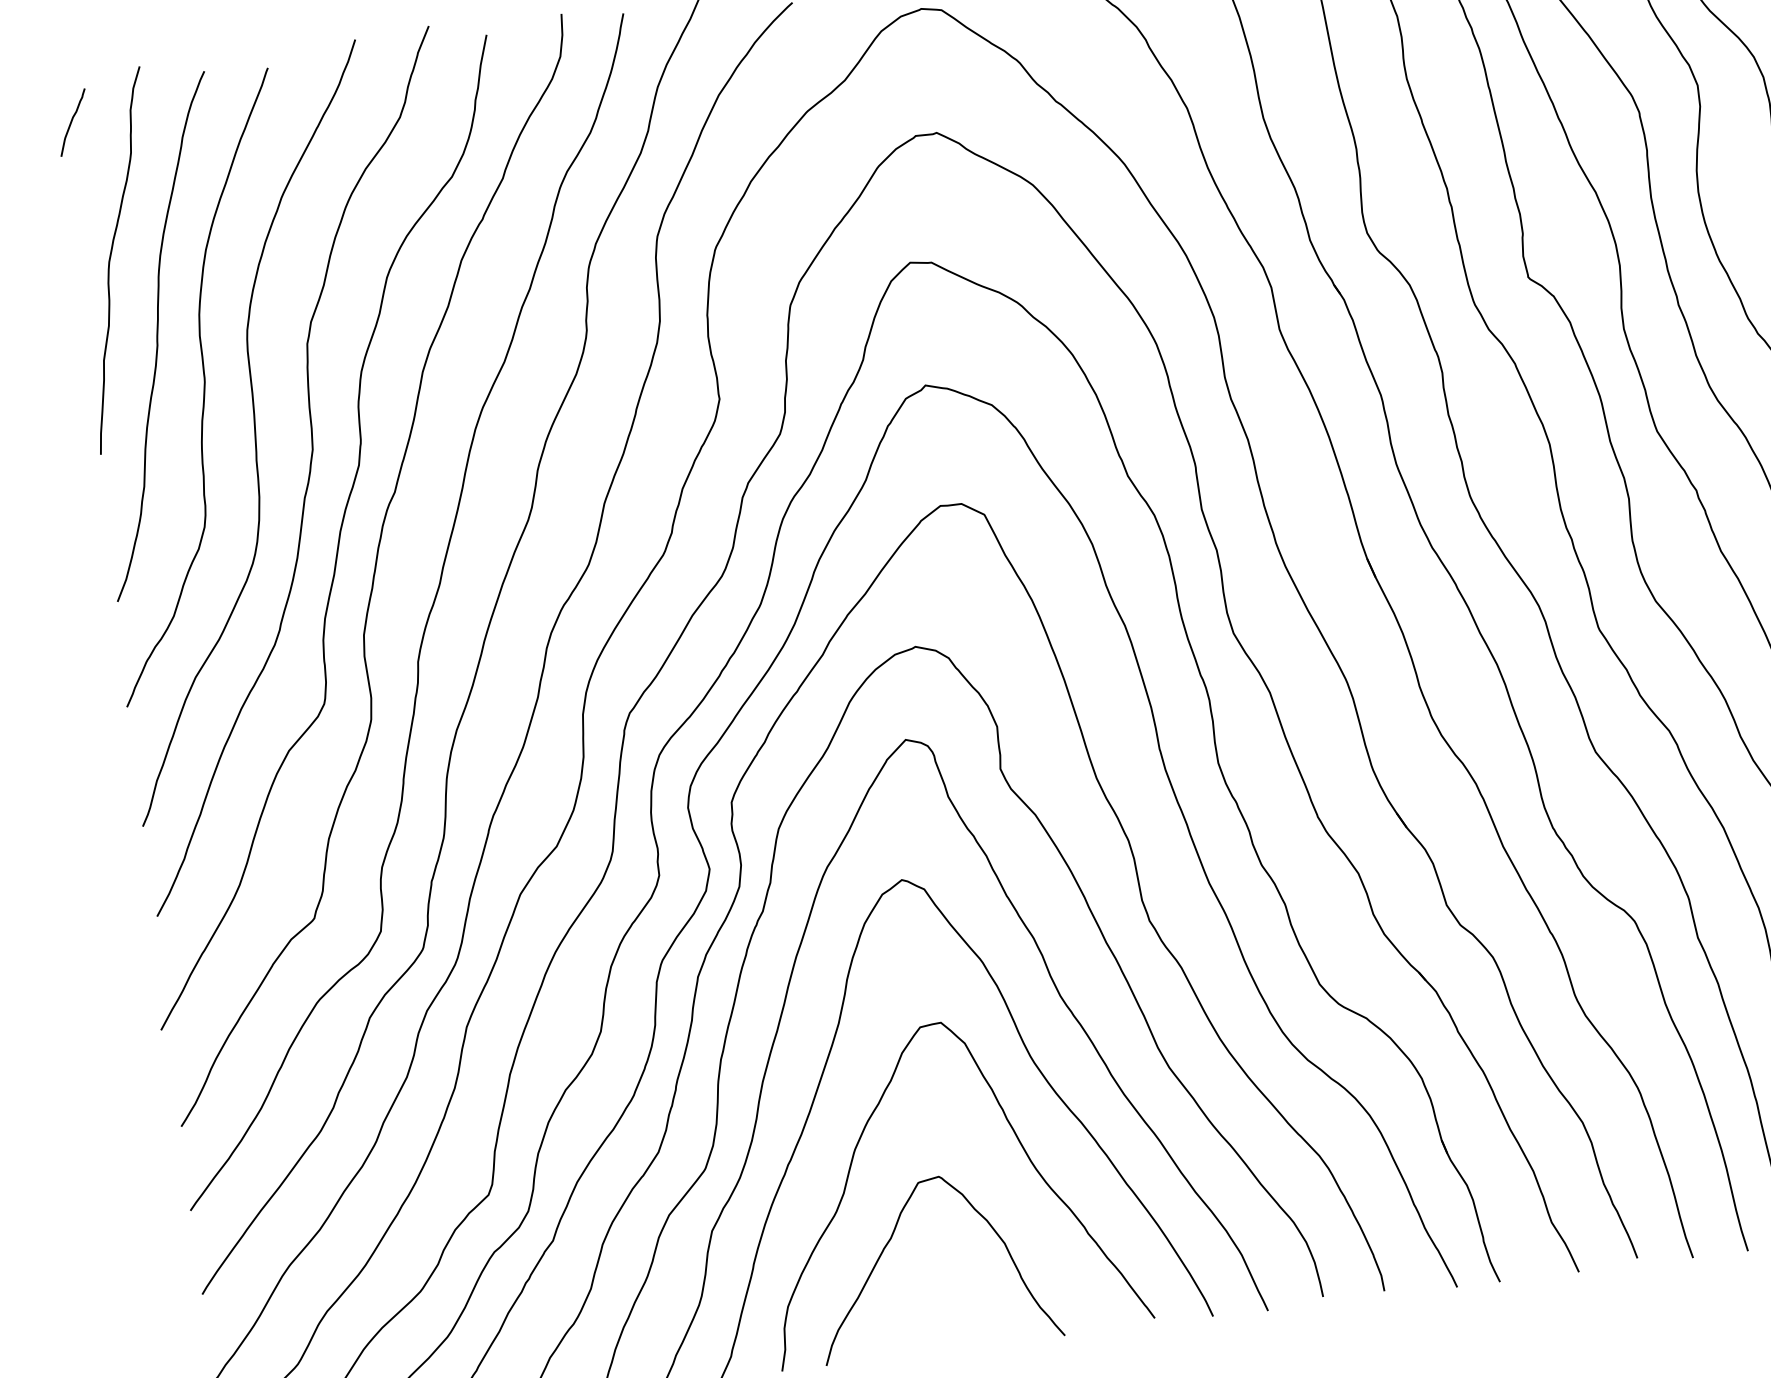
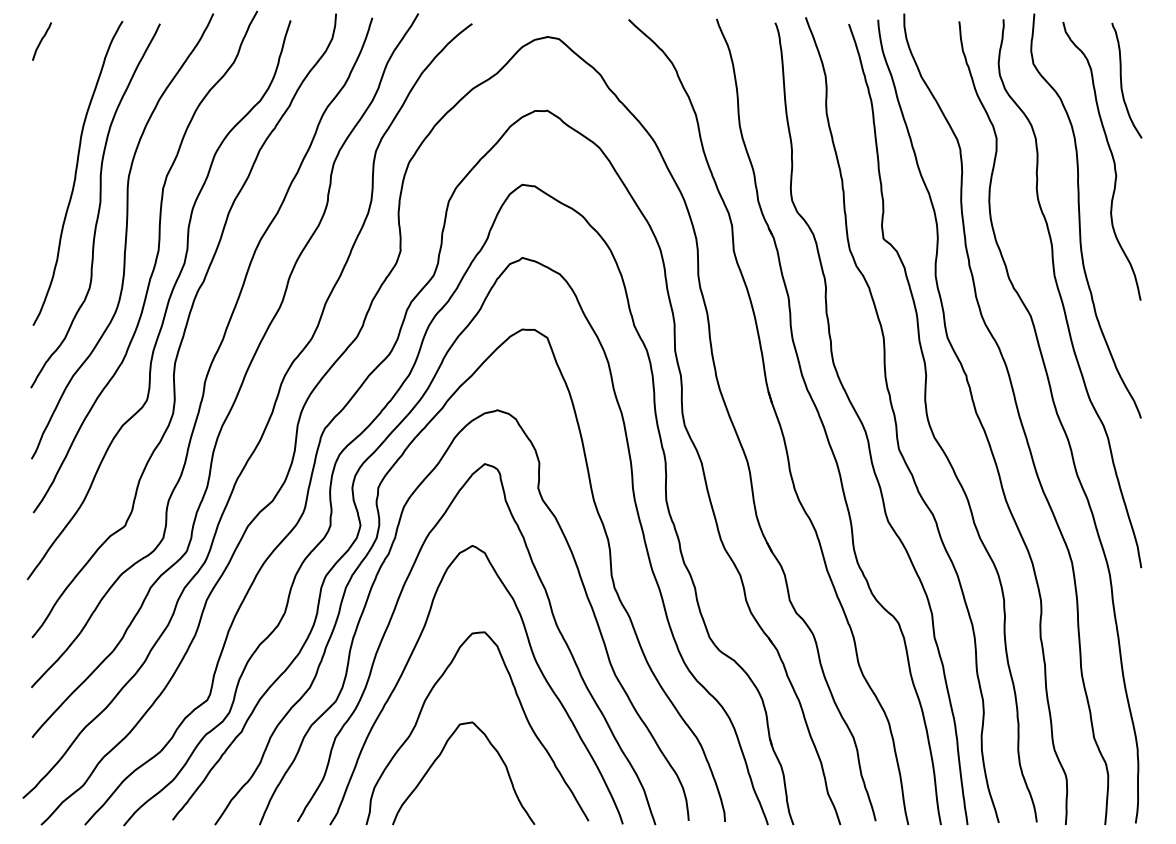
curve: (112, 255) -> (55, 122), removed

